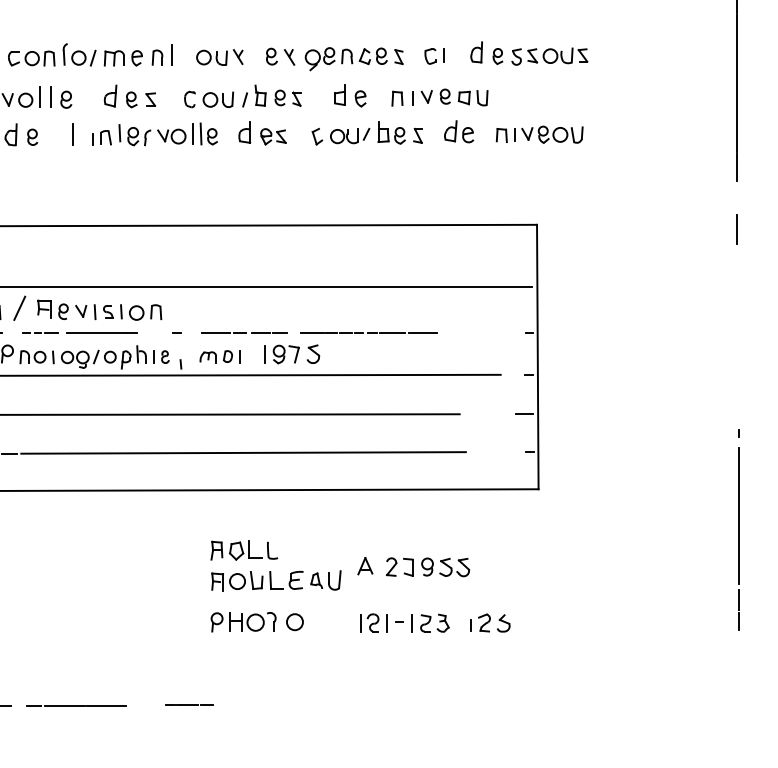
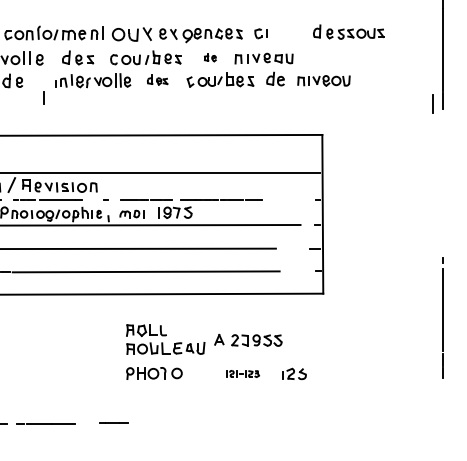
part: (528, 52) -> (348, 31), moved
part: (219, 57) -> (131, 34), size x1.4
part: (350, 95) -> (210, 57), size x0.6
part: (262, 132) -> (157, 79), size x0.7
line: (72, 134) -> (43, 97), moved
line: (737, 229) -> (432, 103), moved
part: (405, 622) -> (243, 373), size x0.6

